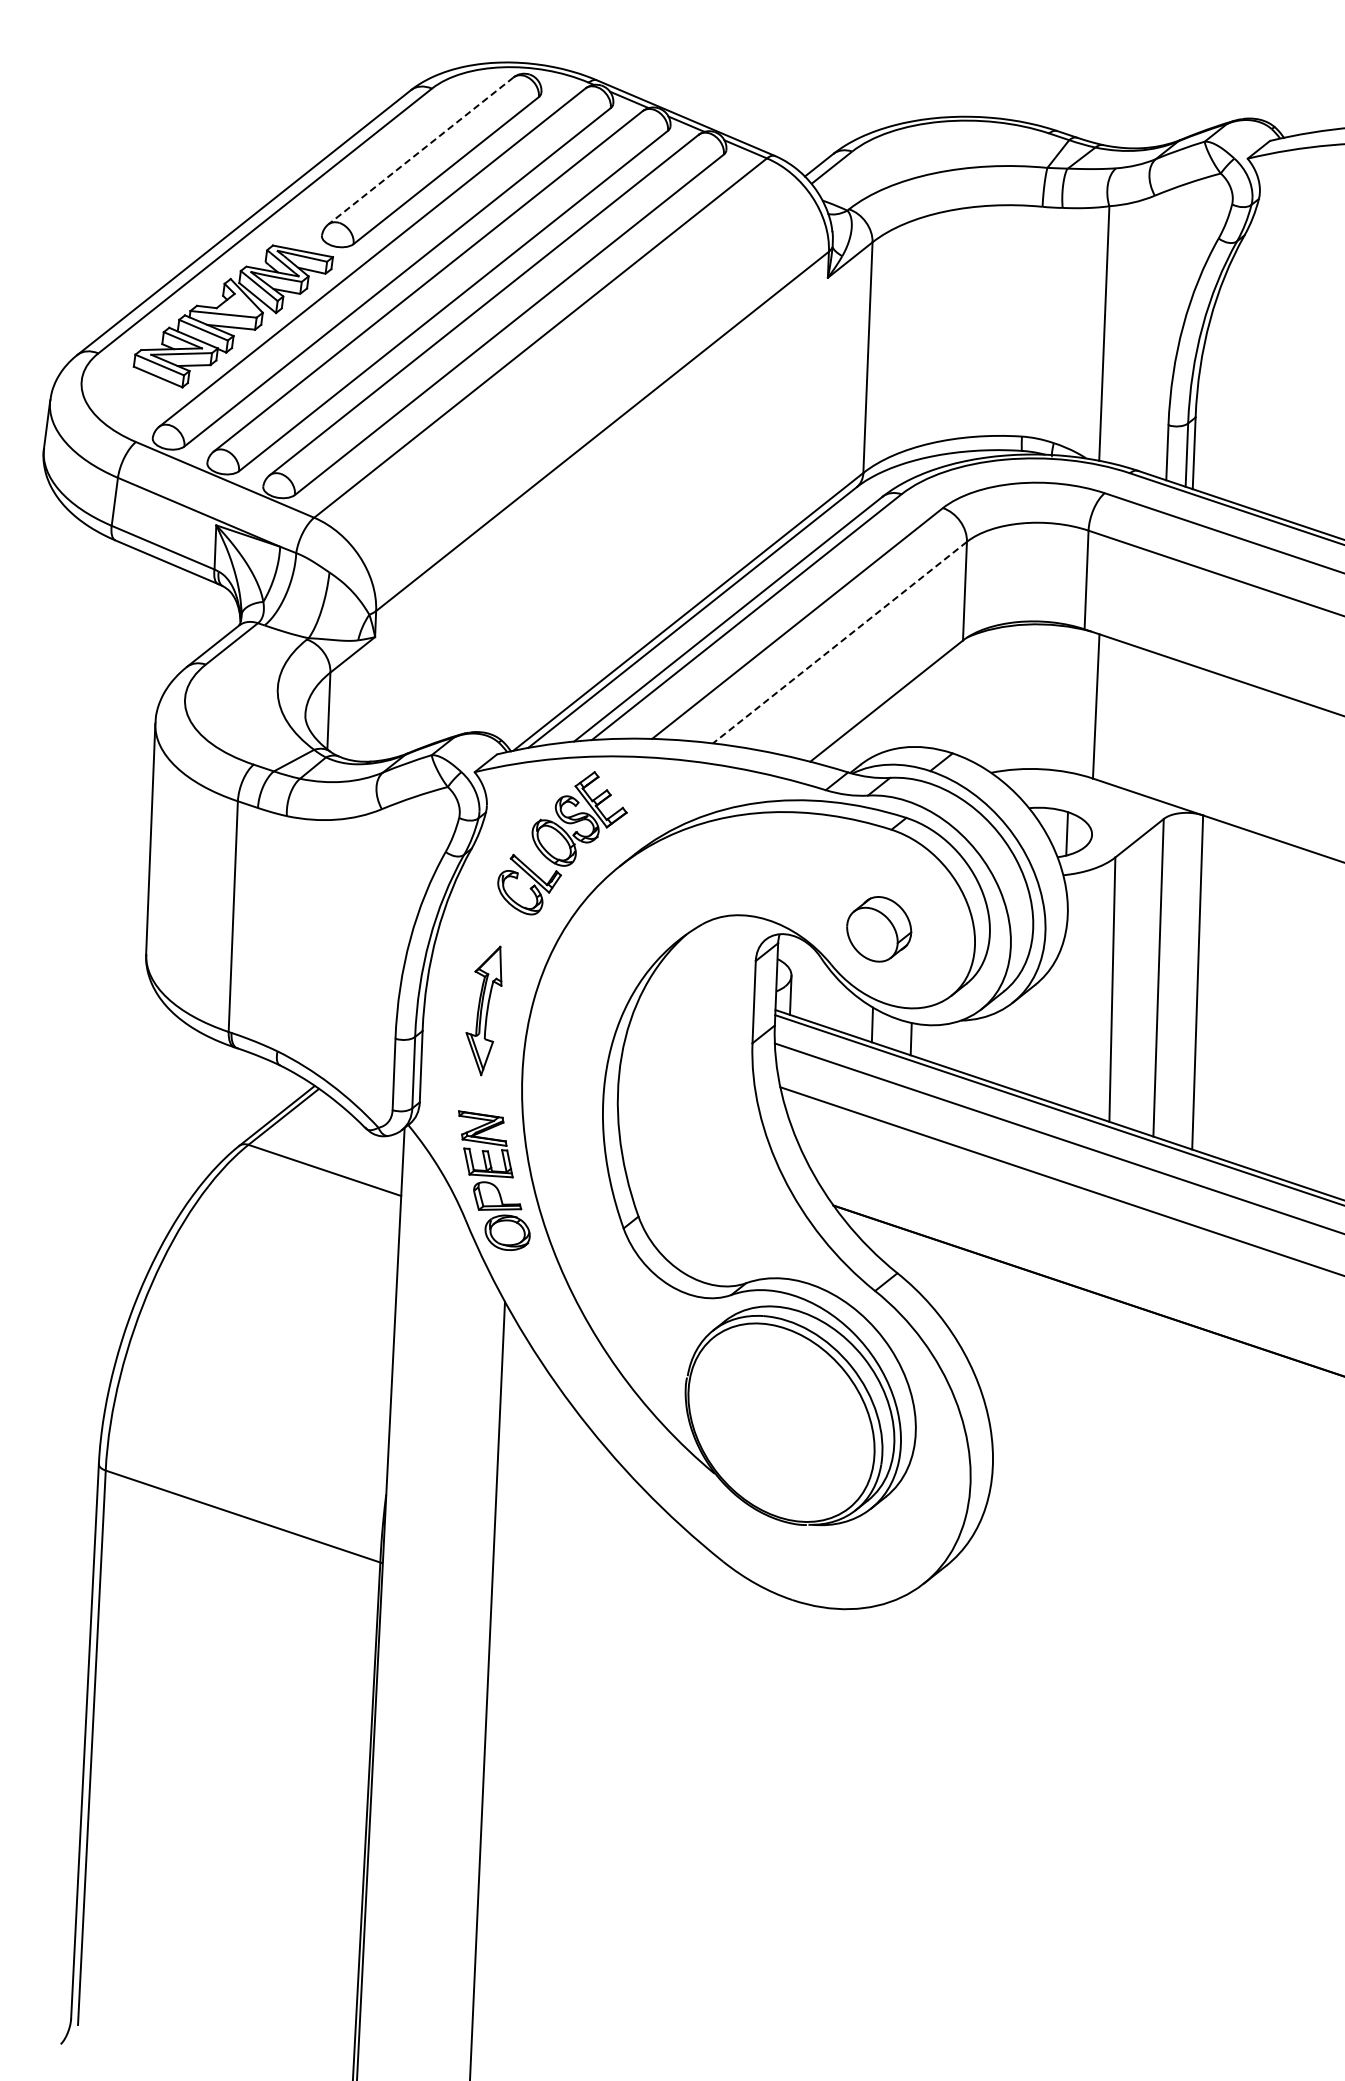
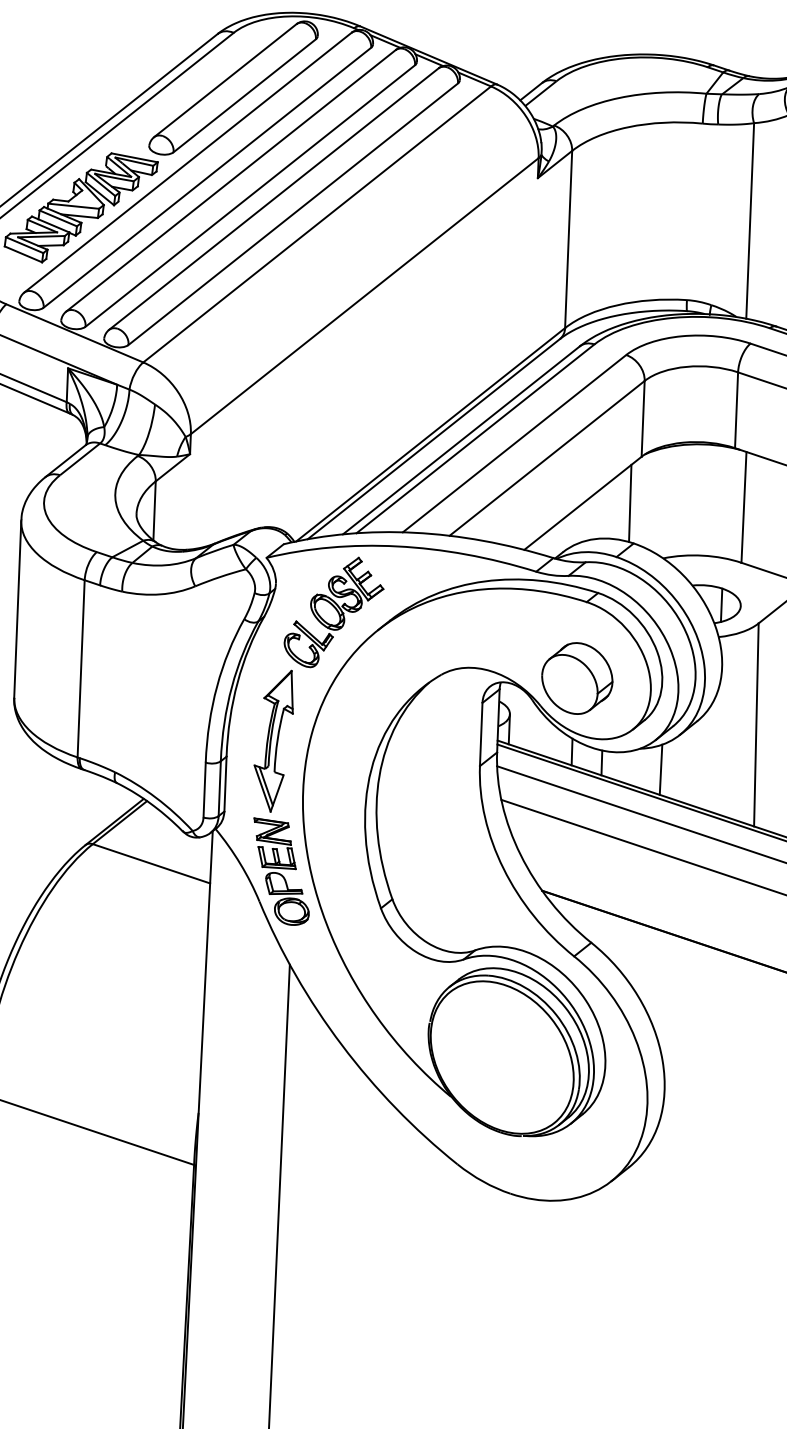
line: (420, 151) -> (224, 81), dashed -> solid
line: (839, 642) -> (546, 458), dashed -> solid
line: (947, 701) -> (629, 503), added
part: (878, 929) -> (576, 678), size x1.43
part: (483, 1010) -> (273, 740), size x1.43
line: (987, 1047) -> (660, 769), added

